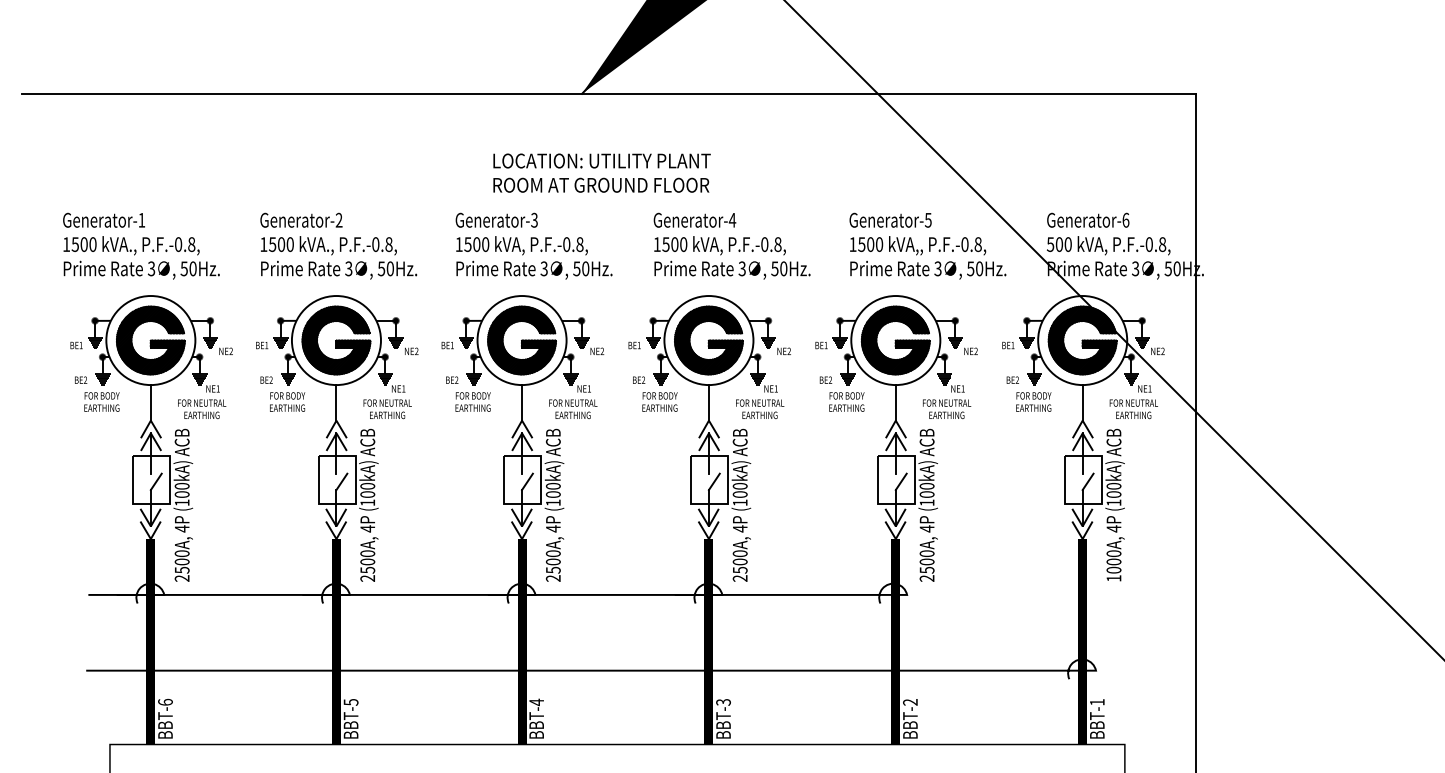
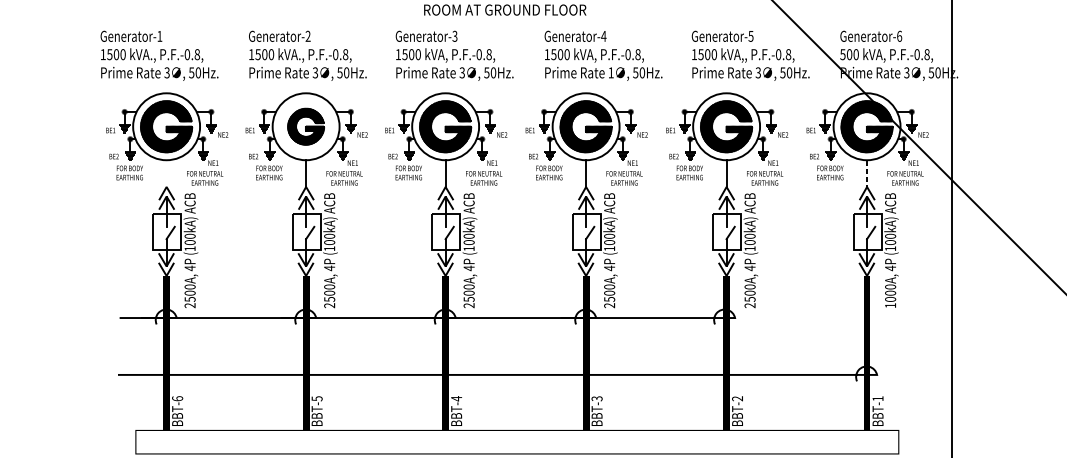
text: (741, 268) -> (610, 72), 3 -> 1
part: (336, 340) -> (306, 126), size x0.7
line: (150, 402) -> (166, 173), removed
line: (1082, 402) -> (866, 173), solid -> dashed

